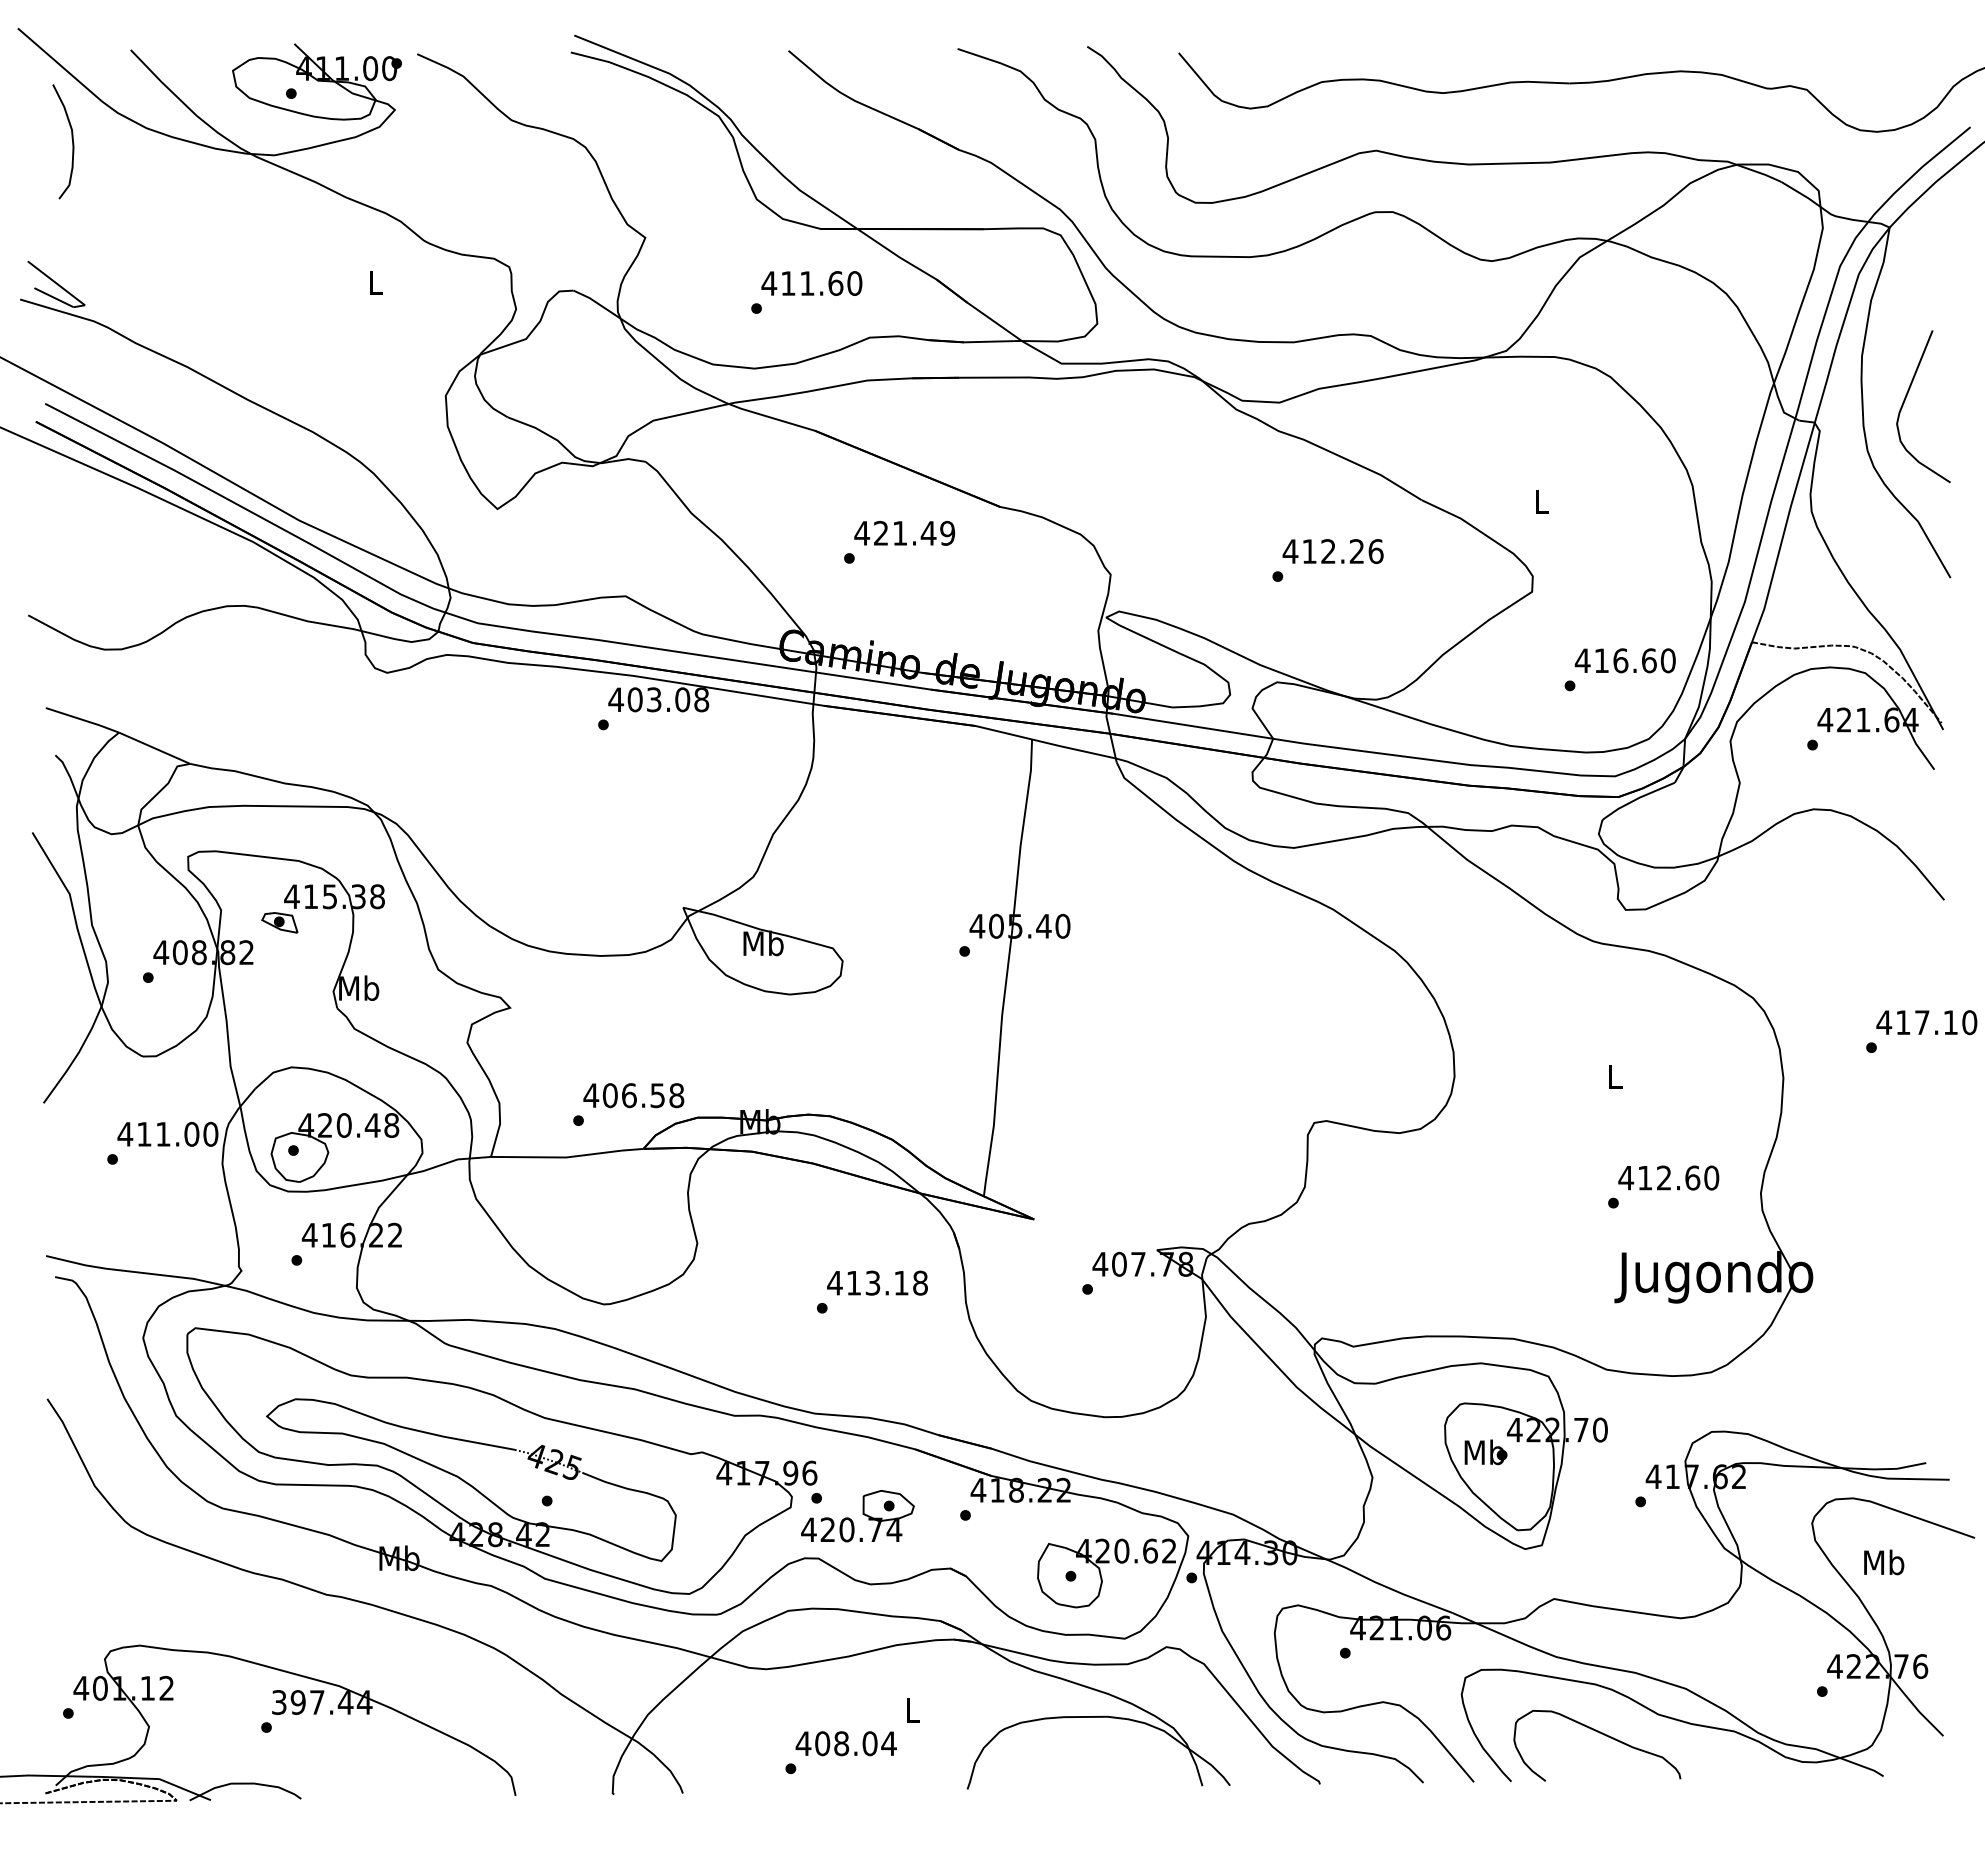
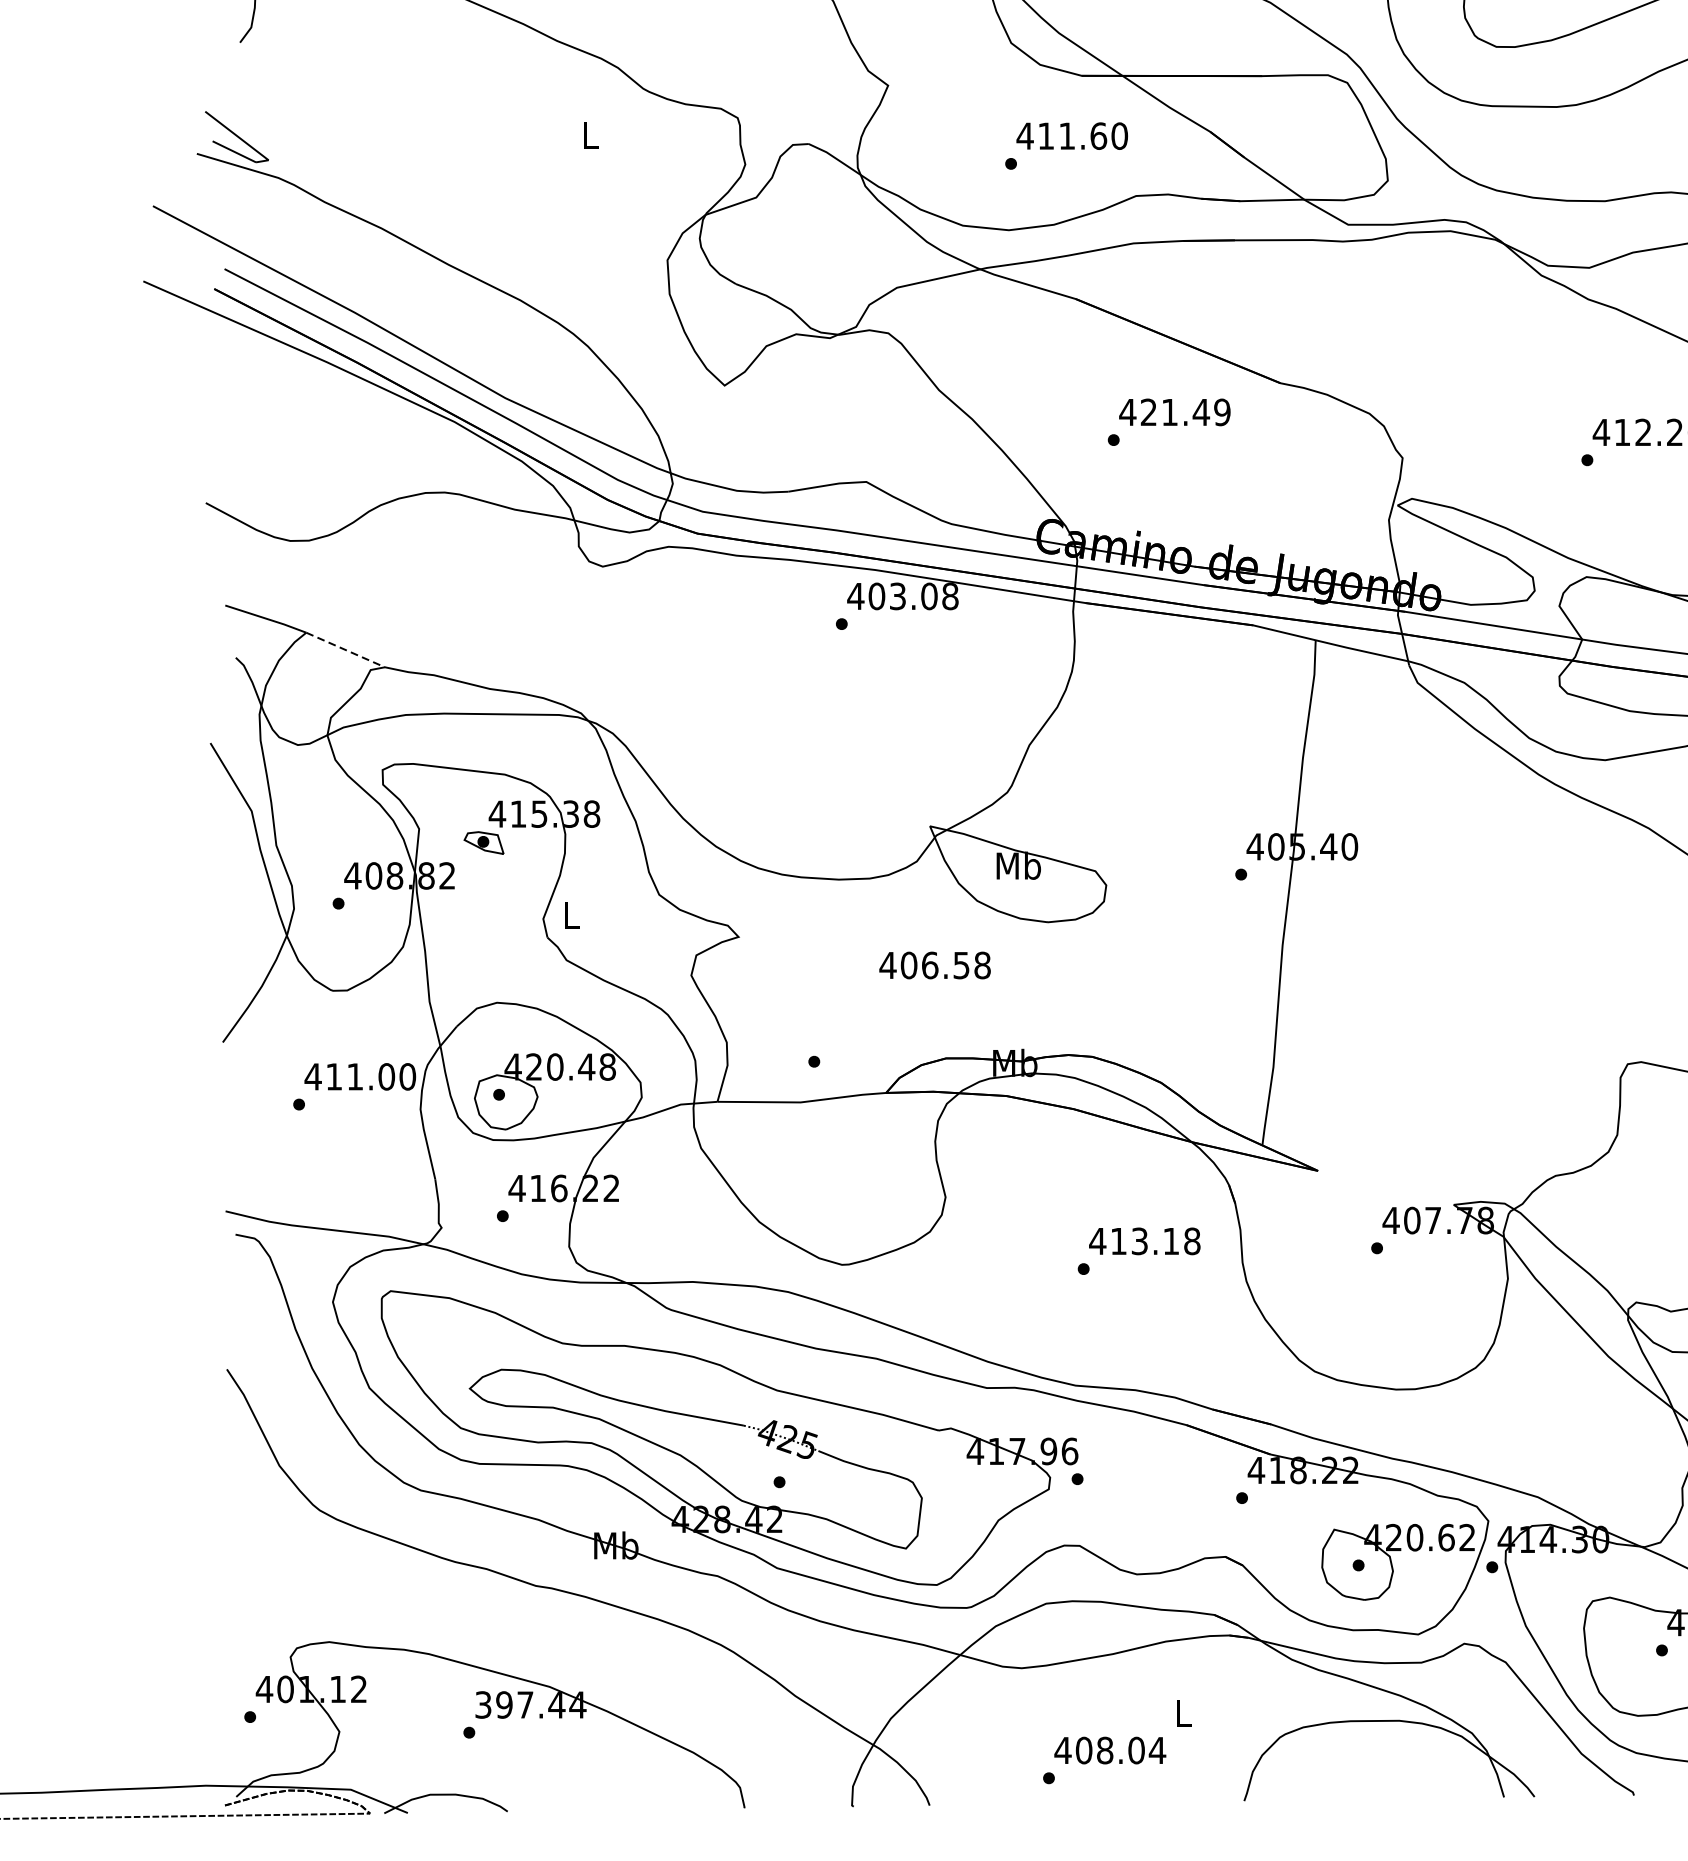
line: (154, 748) -> (345, 650), solid -> dashed
text: (359, 987) -> (572, 914), Mb -> L
text: (633, 1095) -> (934, 965), moved
part: (857, 1516) -> (1122, 1499), removed

